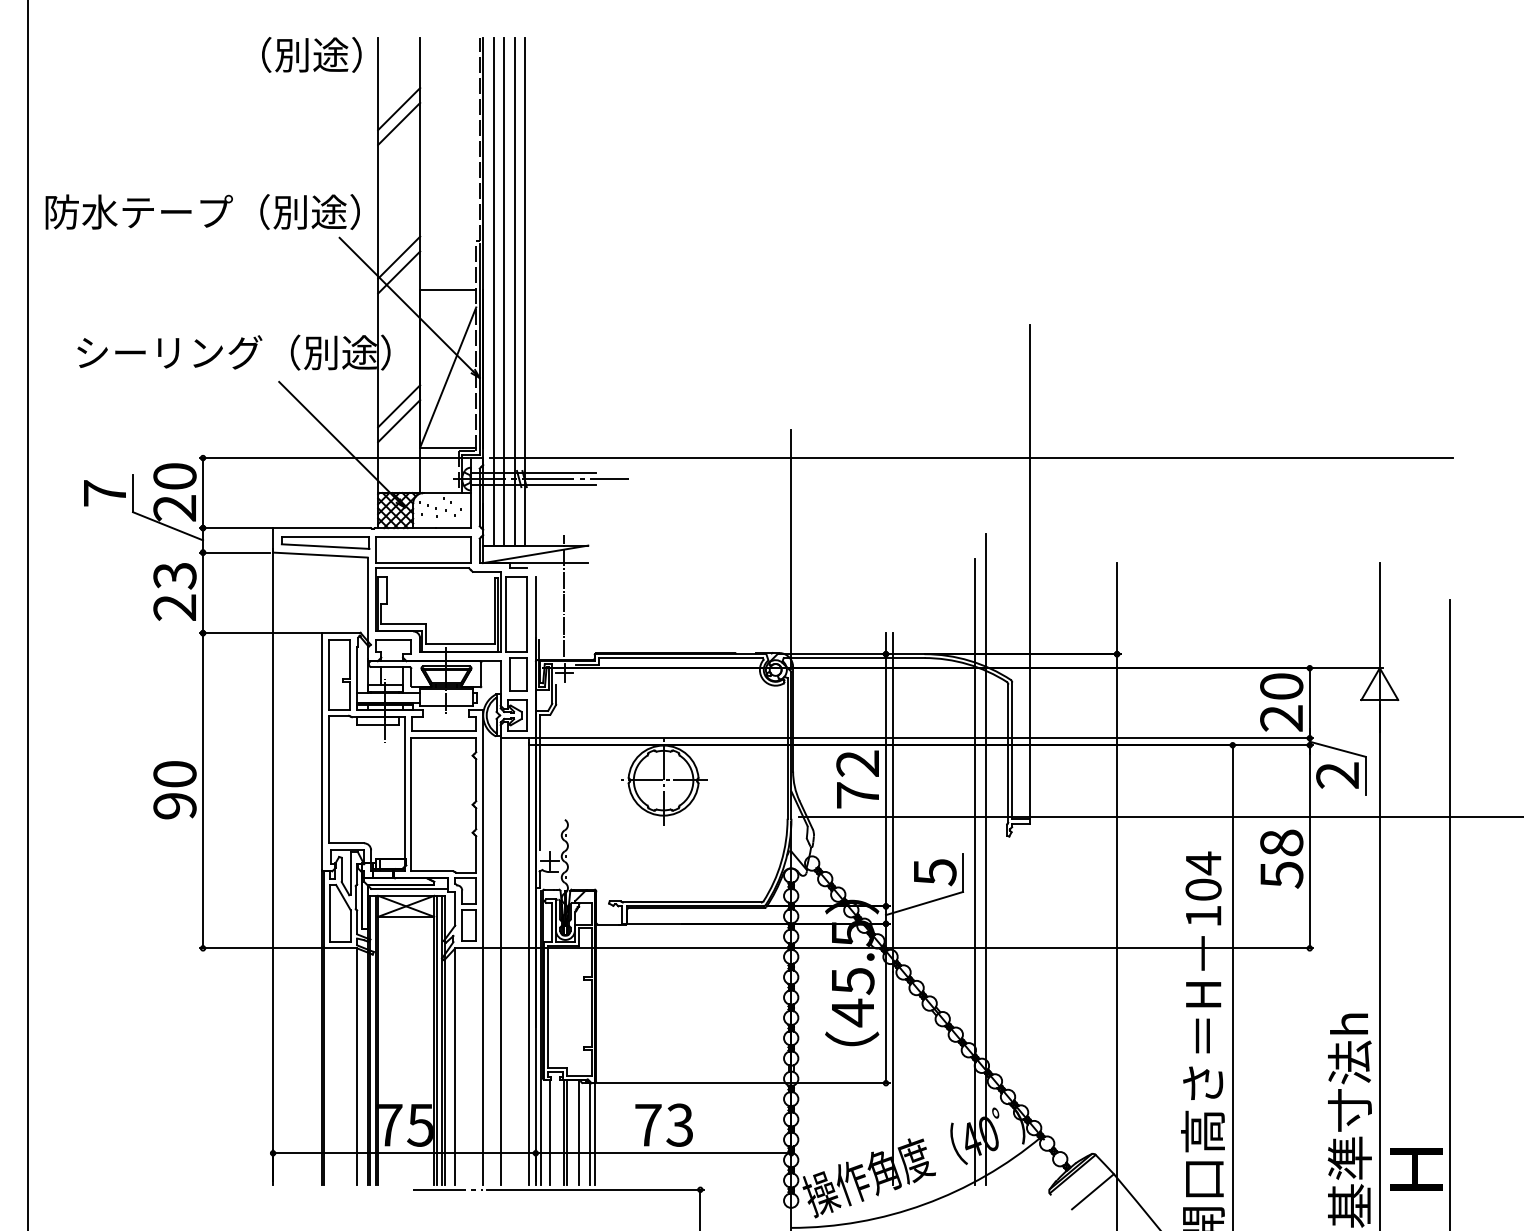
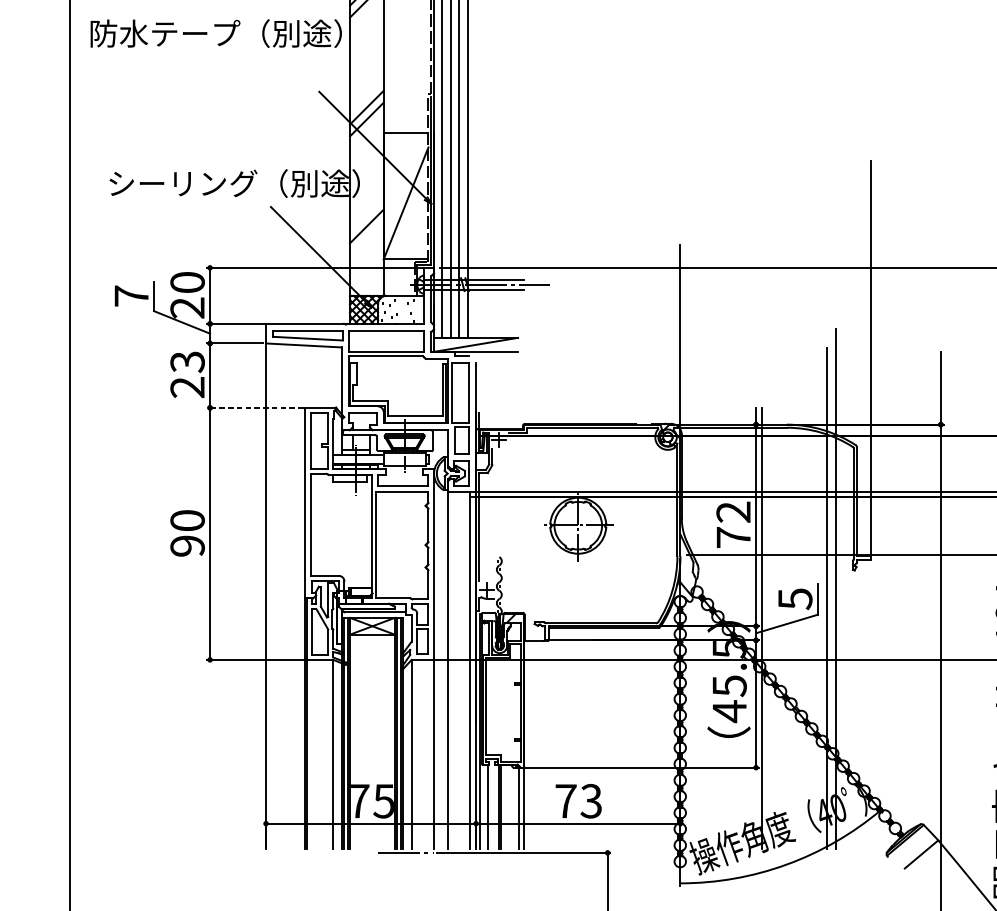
text: (202, 211) -> (216, 33), moved
line: (399, 421) -> (367, 238), removed
line: (563, 595) -> (498, 377), removed
line: (259, 633) -> (255, 408), solid -> dashed
line: (578, 1131) -> (510, 806), removed

